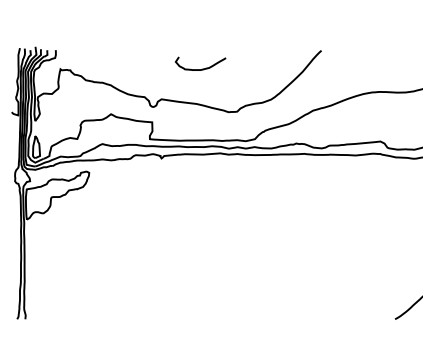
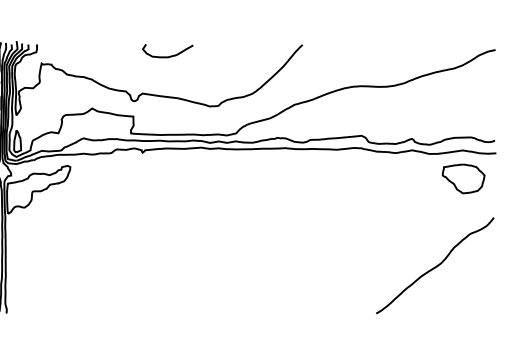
curve: (203, 68) -> (170, 55), moved

